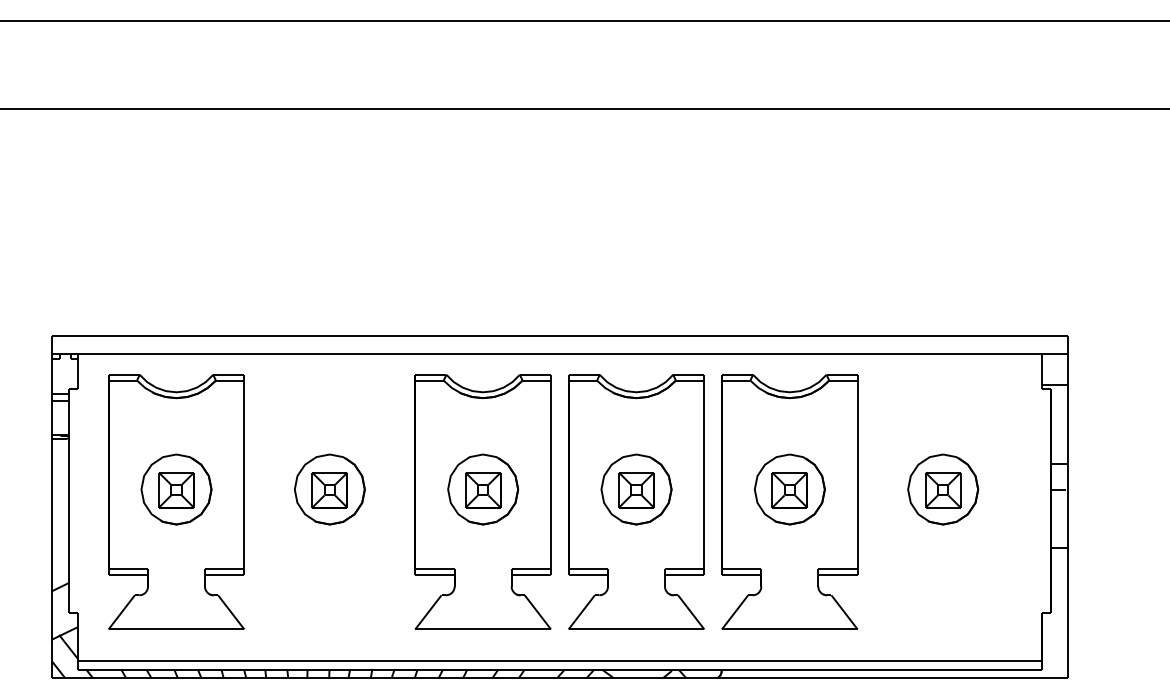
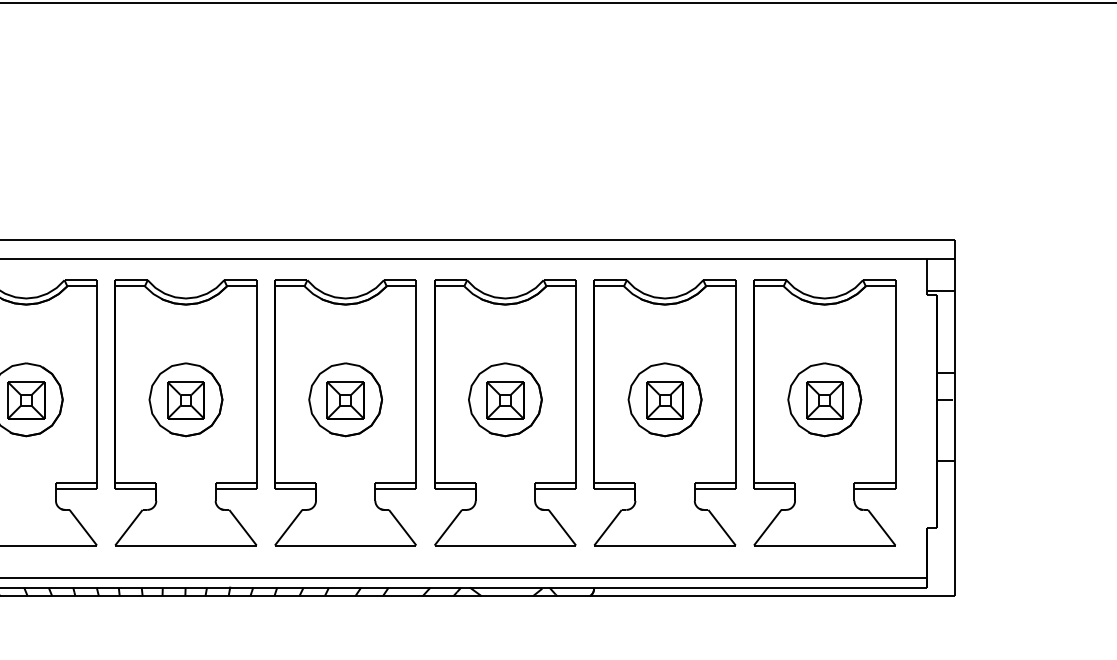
part: (329, 501) -> (185, 412), added
part: (942, 501) -> (824, 412), added

